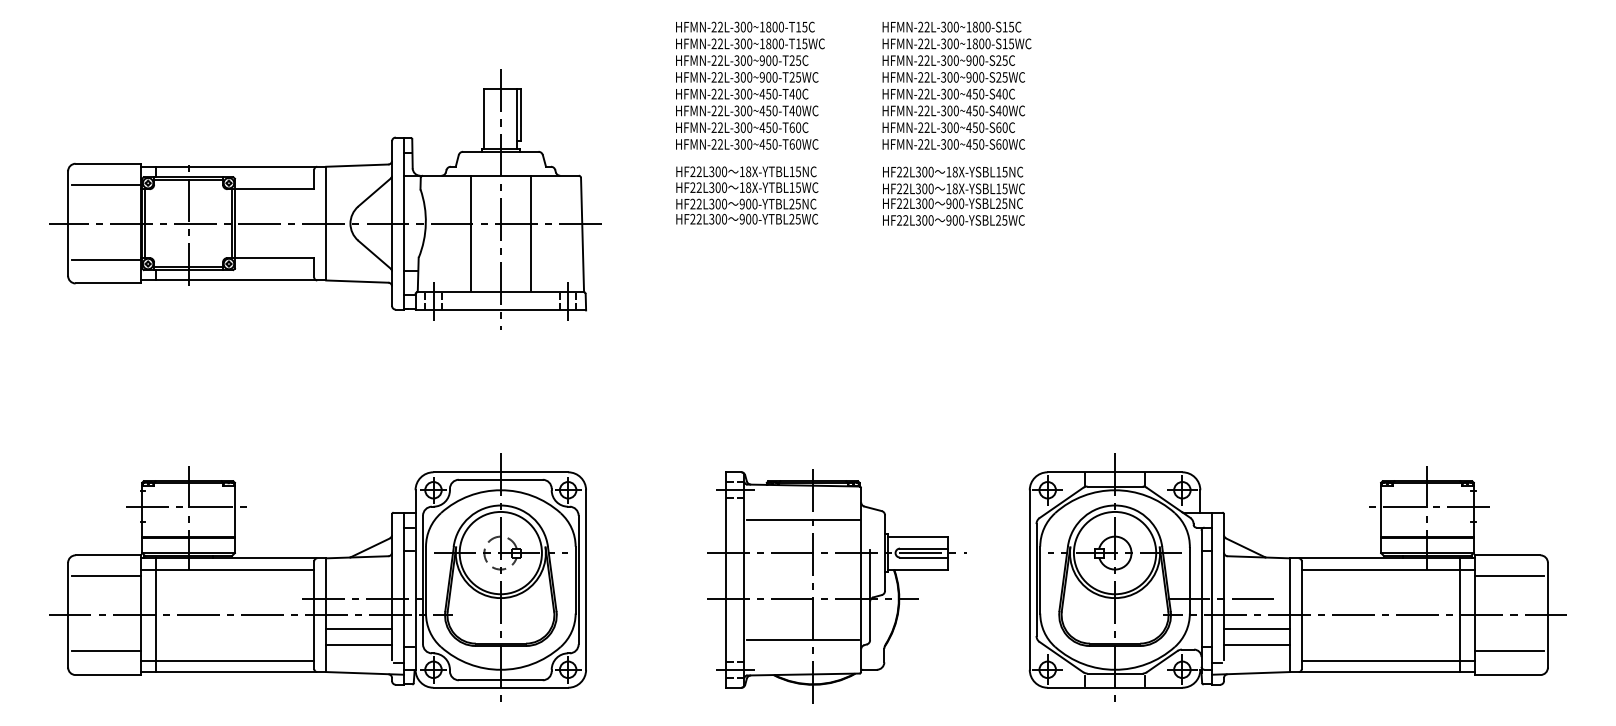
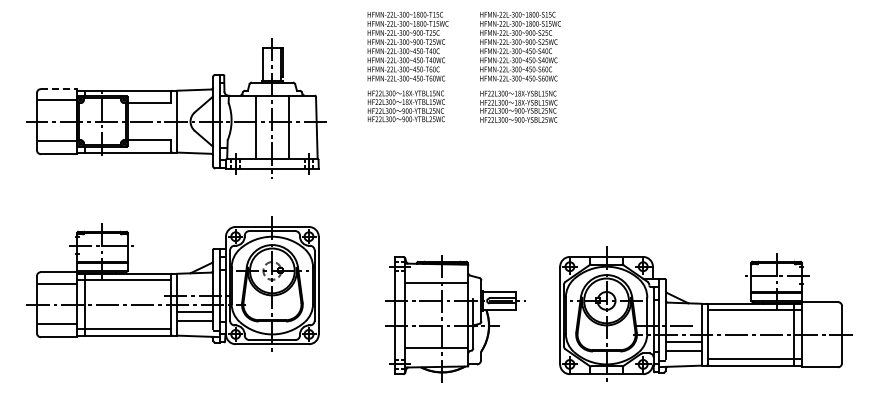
line: (107, 164) -> (58, 89), solid -> dashed
part: (317, 576) -> (172, 283), moved
line: (1510, 576) -> (821, 313), removed
line: (1510, 651) -> (821, 354), removed

